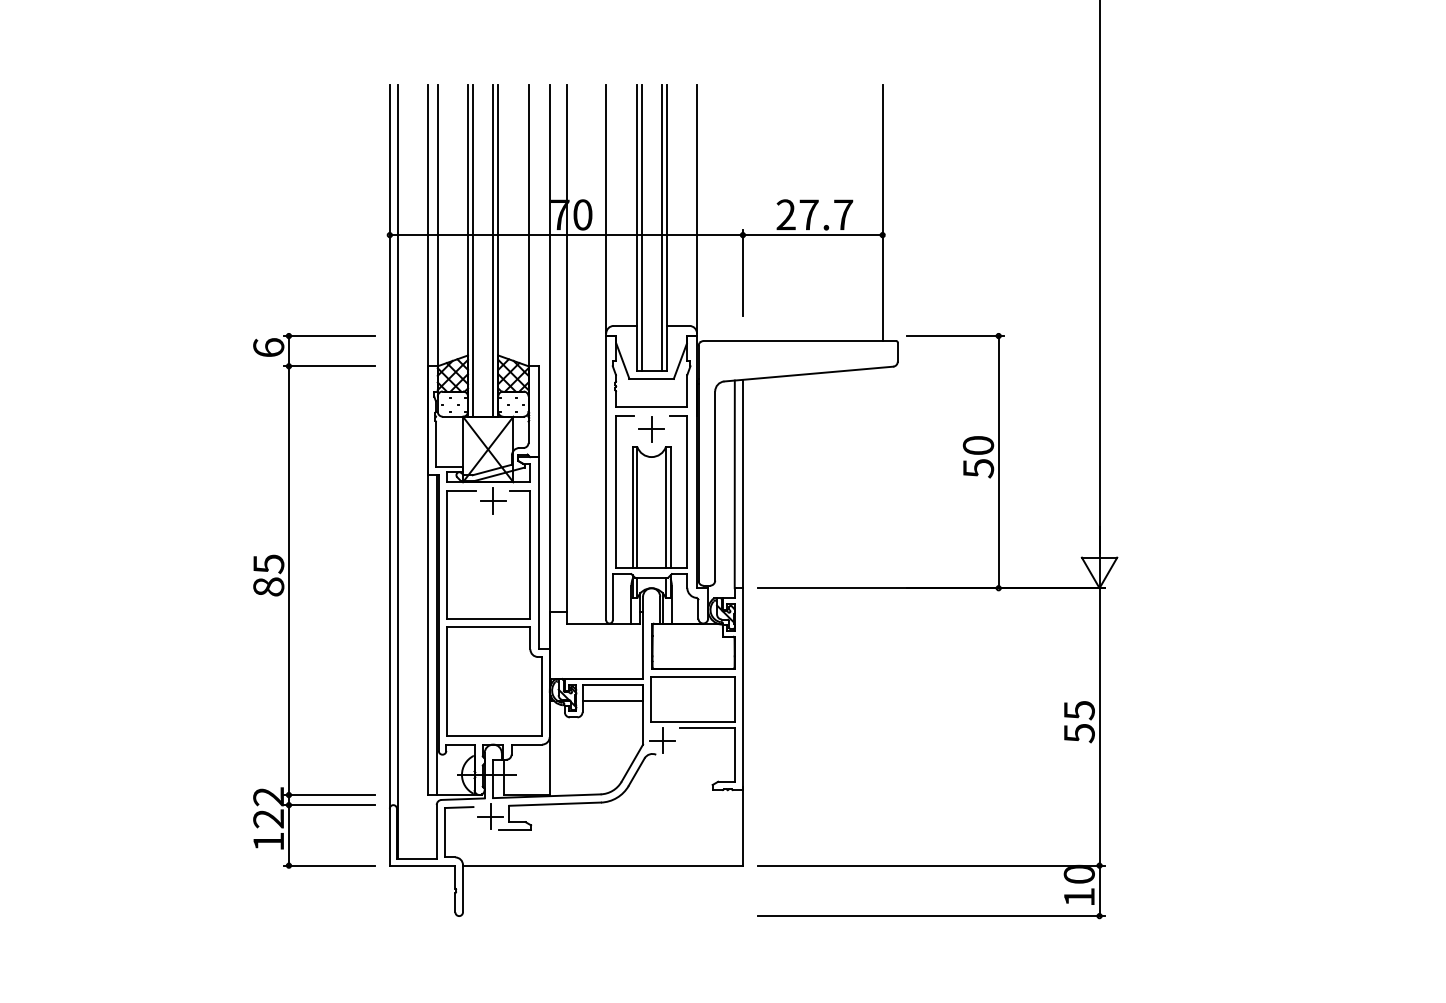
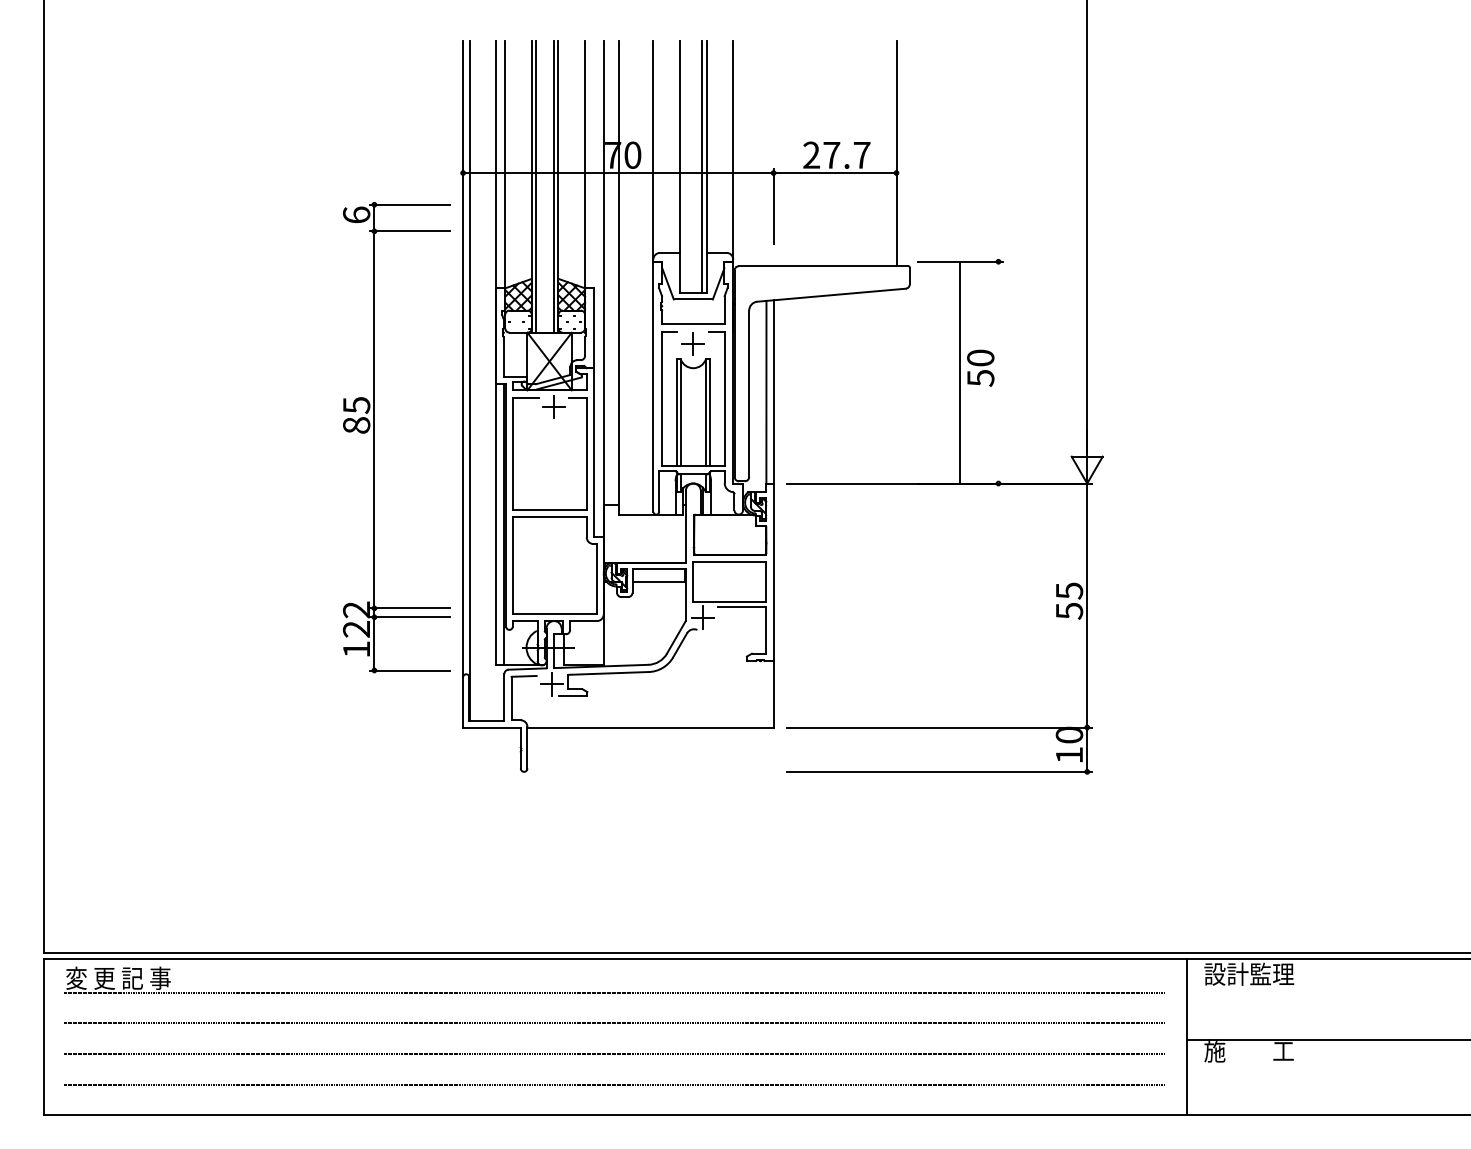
line: (641, 227) -> (684, 166), removed
line: (998, 461) -> (959, 372), moved
part: (289, 600) -> (374, 437), moved

